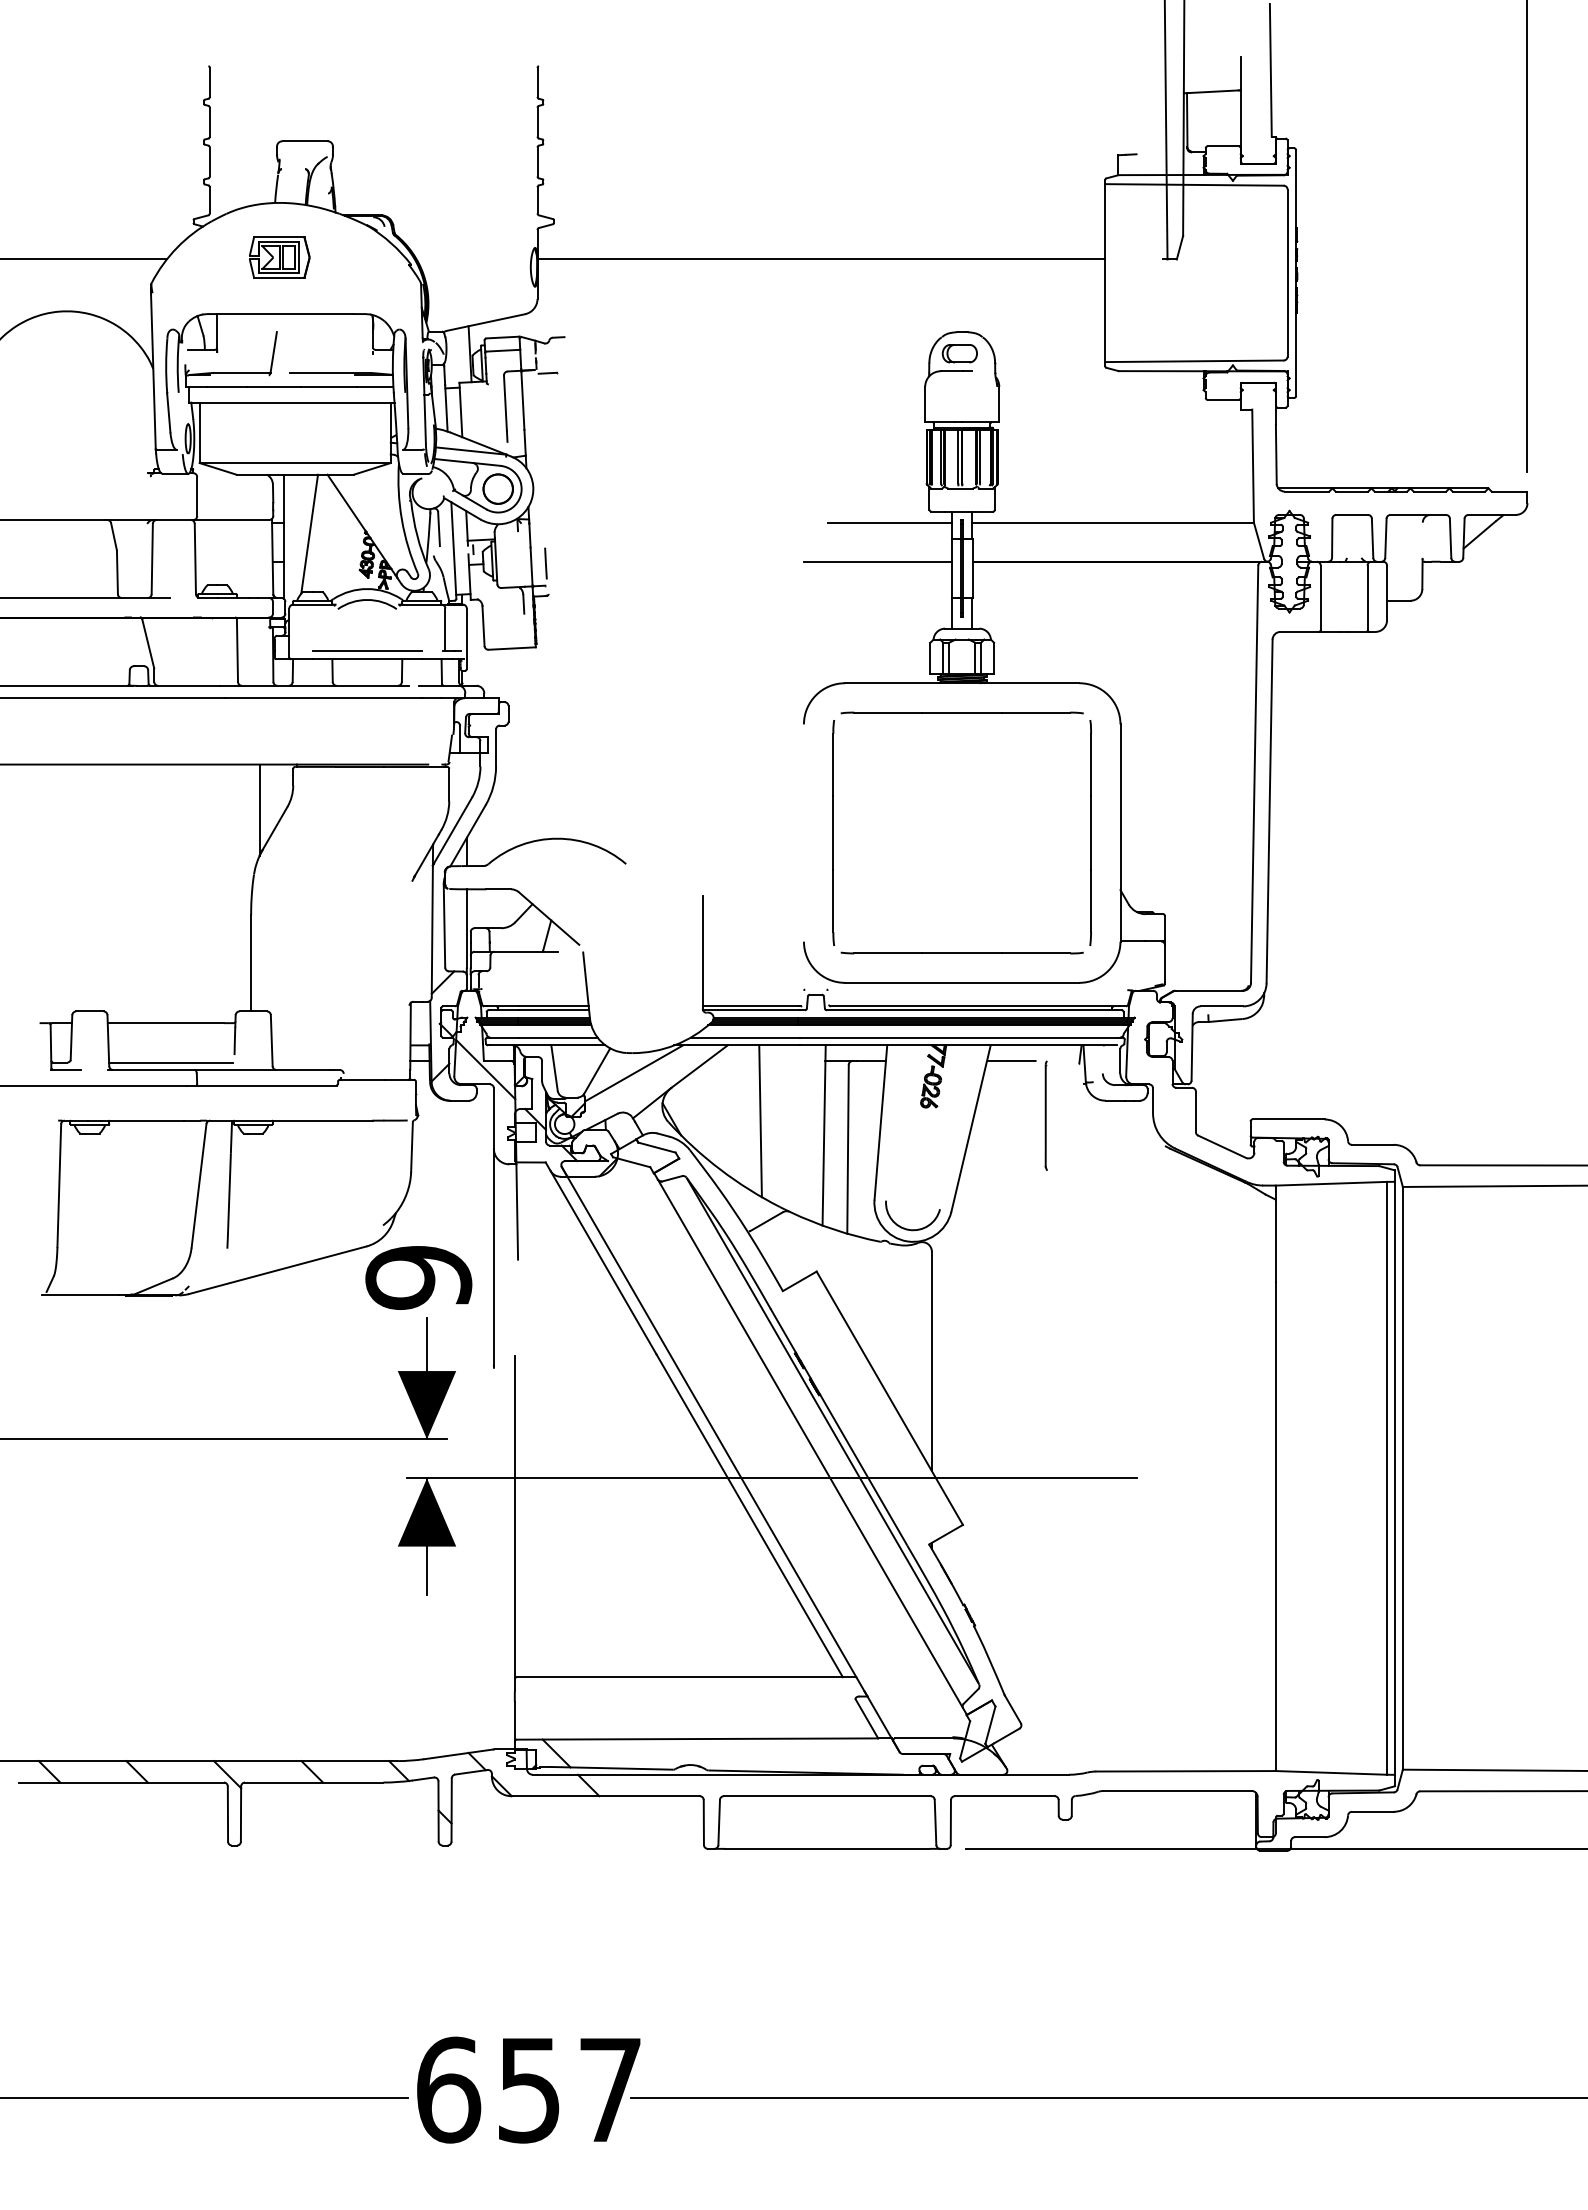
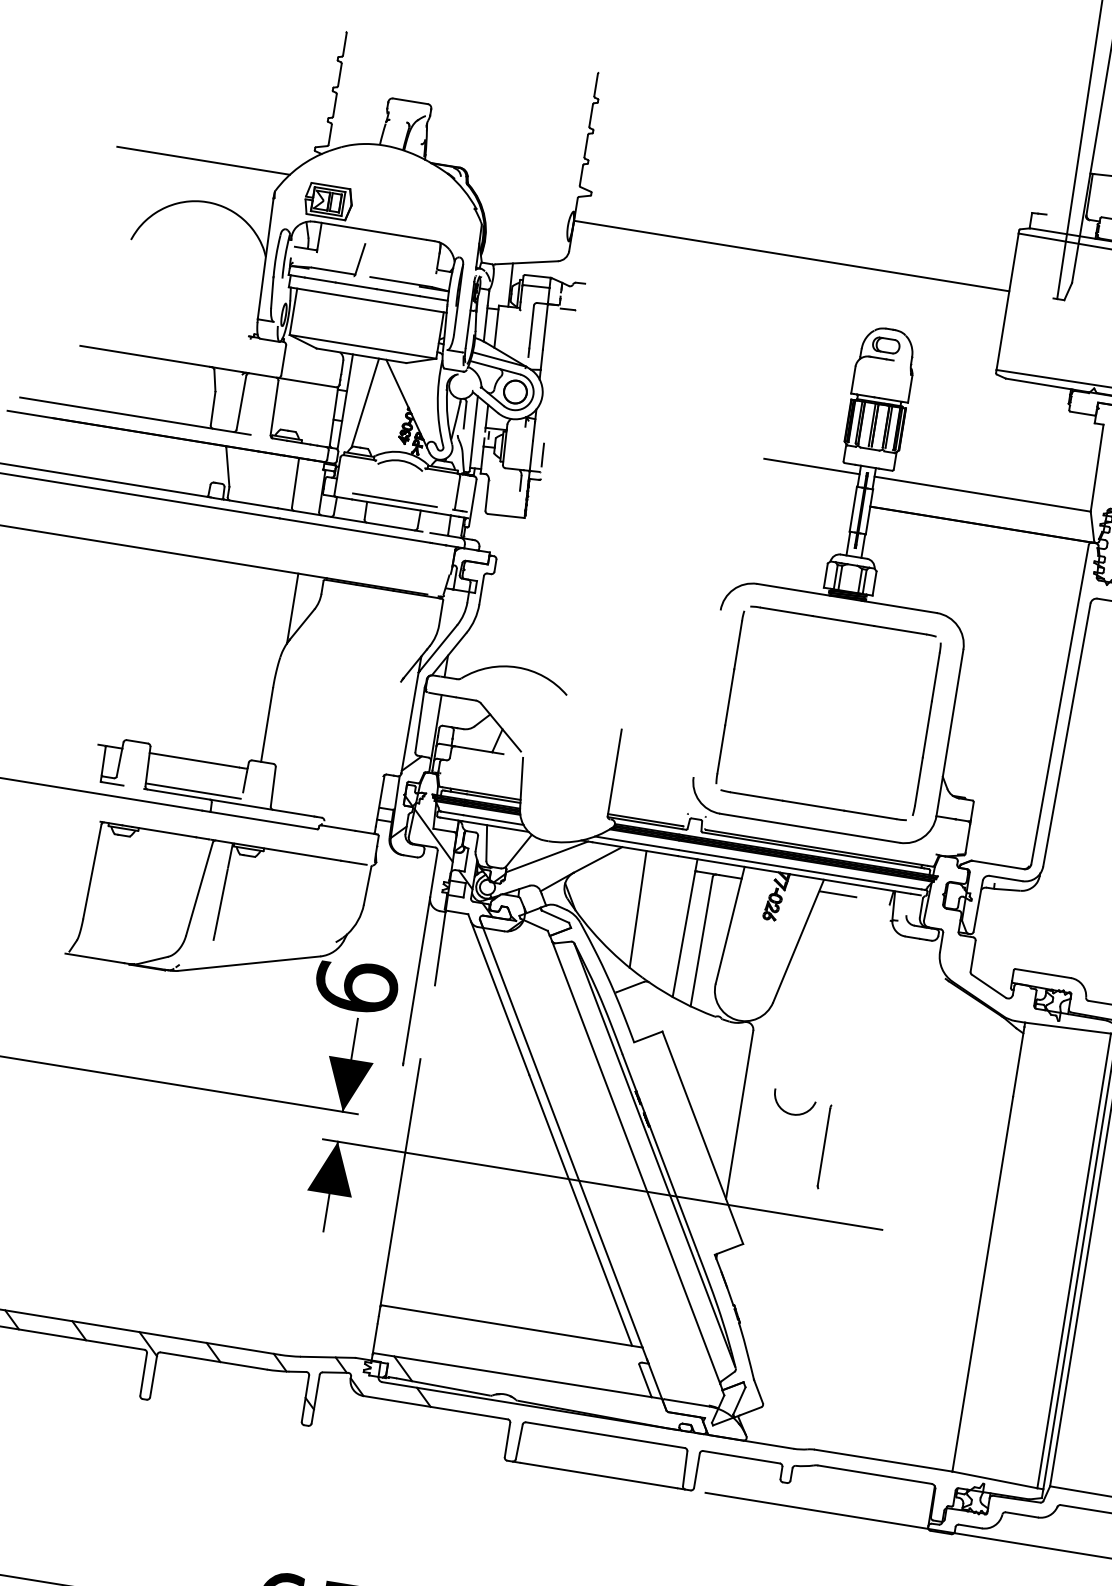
part: (279, 257) -> (328, 201), moved
line: (877, 561) -> (797, 494), removed
line: (1045, 1115) -> (823, 1146), moved
arc: (908, 1228) -> (789, 1112), moved
text: (418, 1277) -> (356, 986), 9 -> 6

